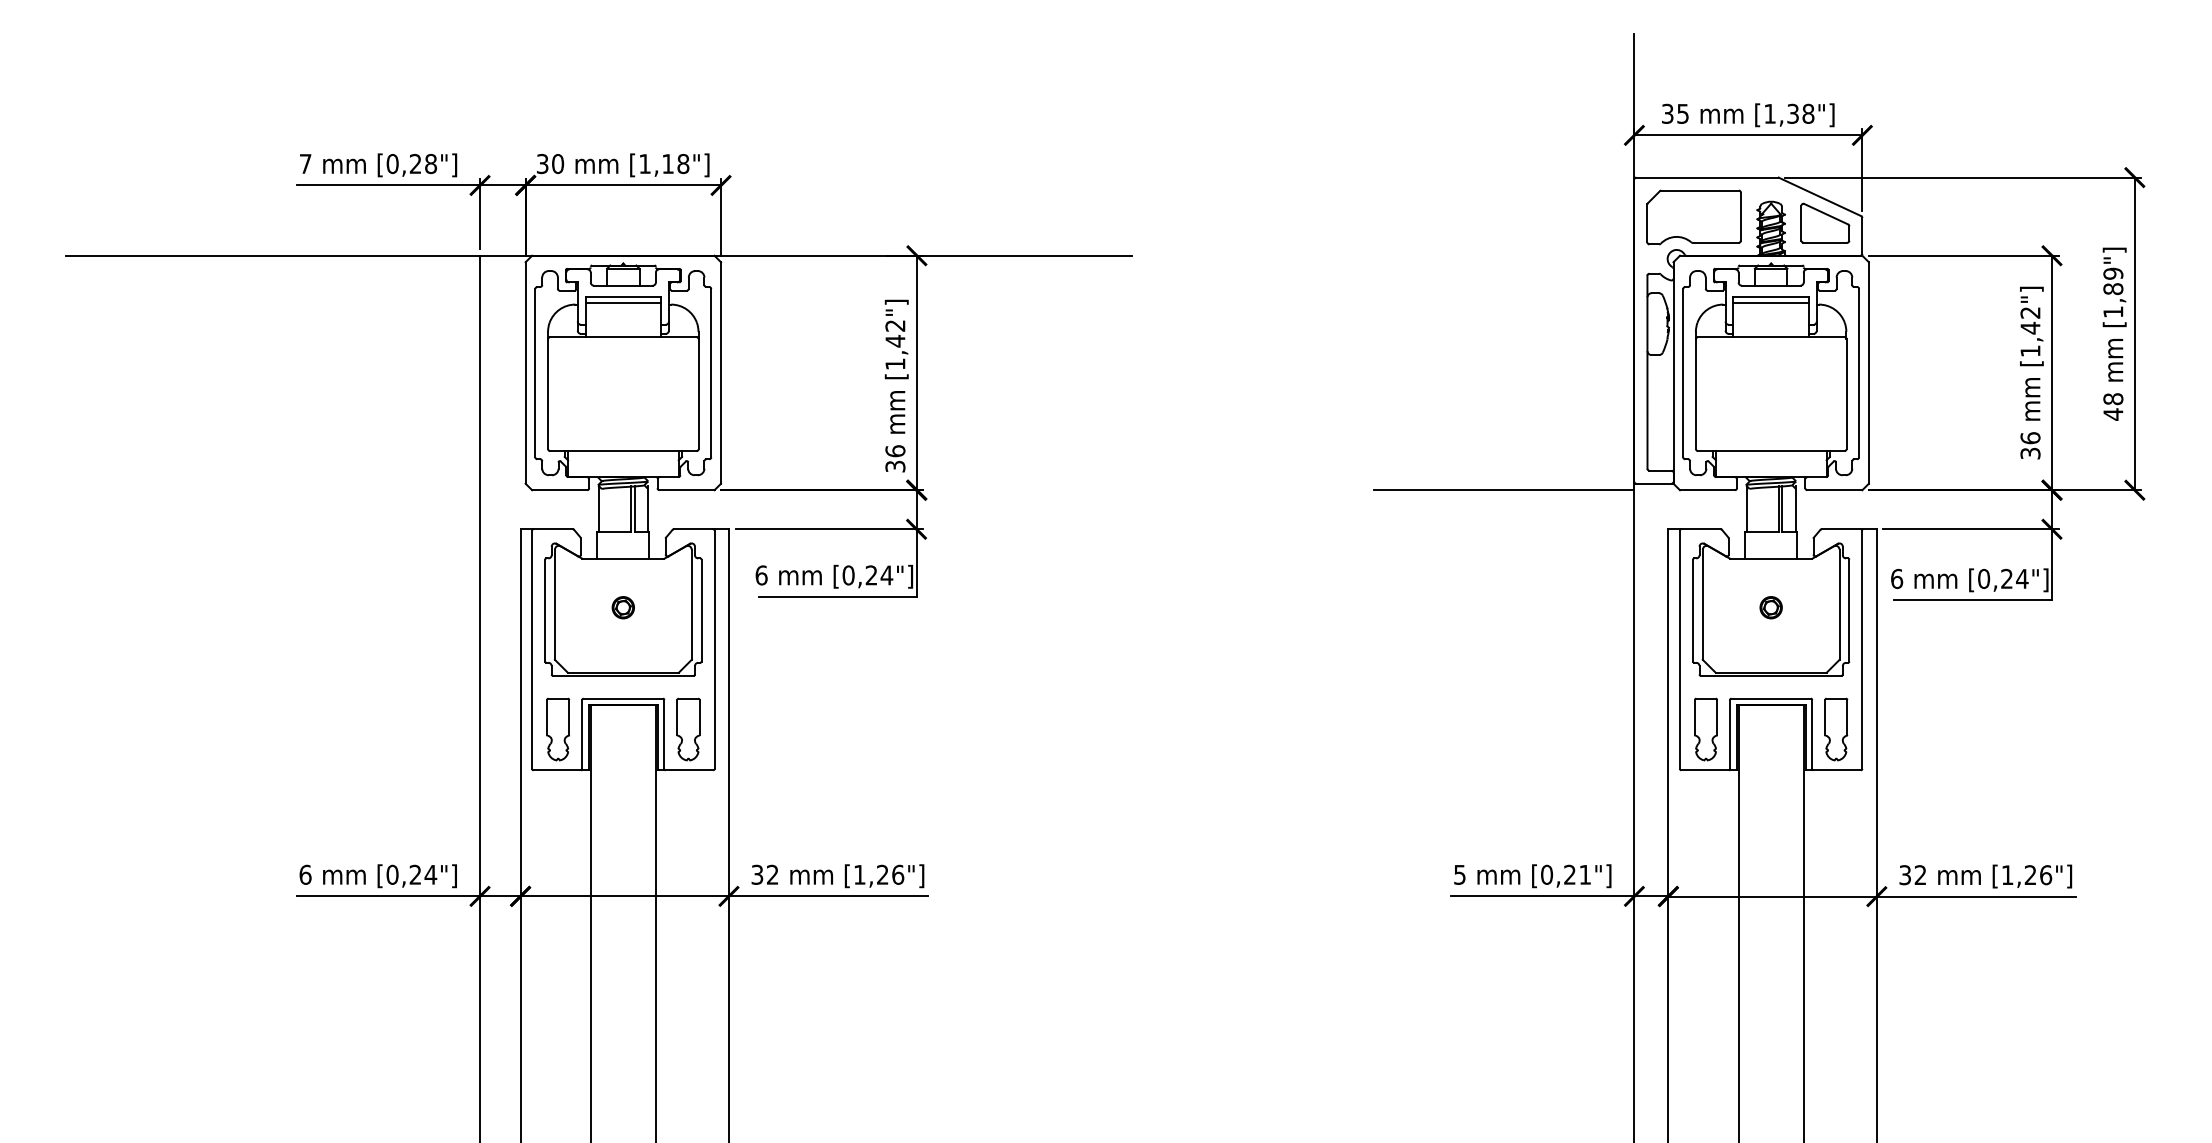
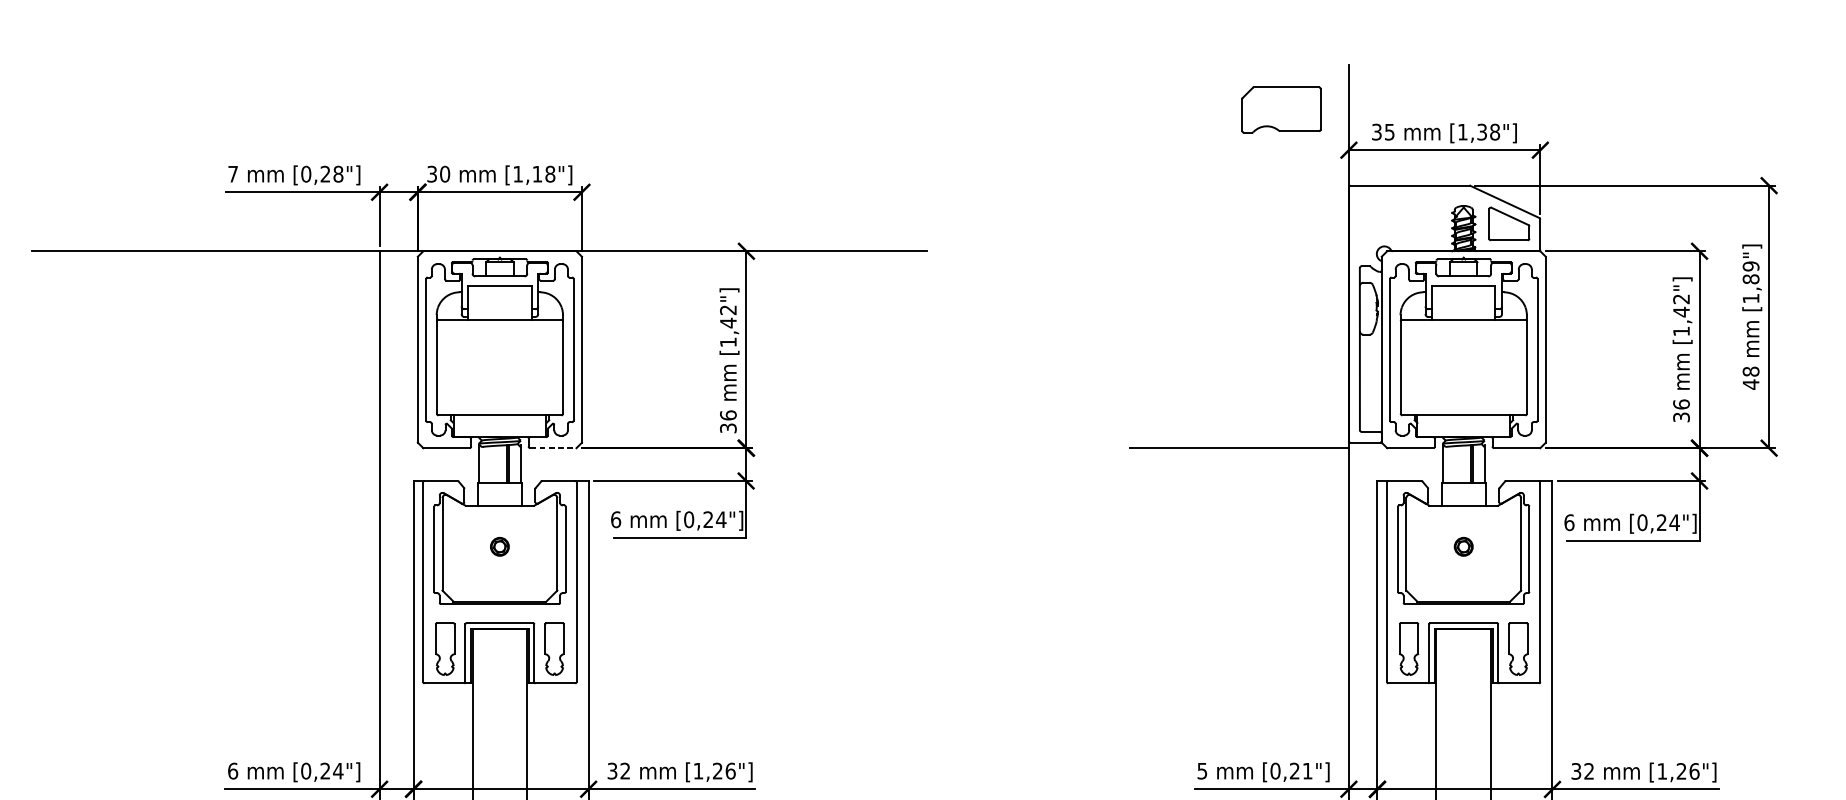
part: (1693, 217) -> (1280, 110), moved
line: (623, 303) -> (500, 291), removed
line: (1770, 303) -> (1463, 291), removed
line: (687, 490) -> (553, 448), solid -> dashed

